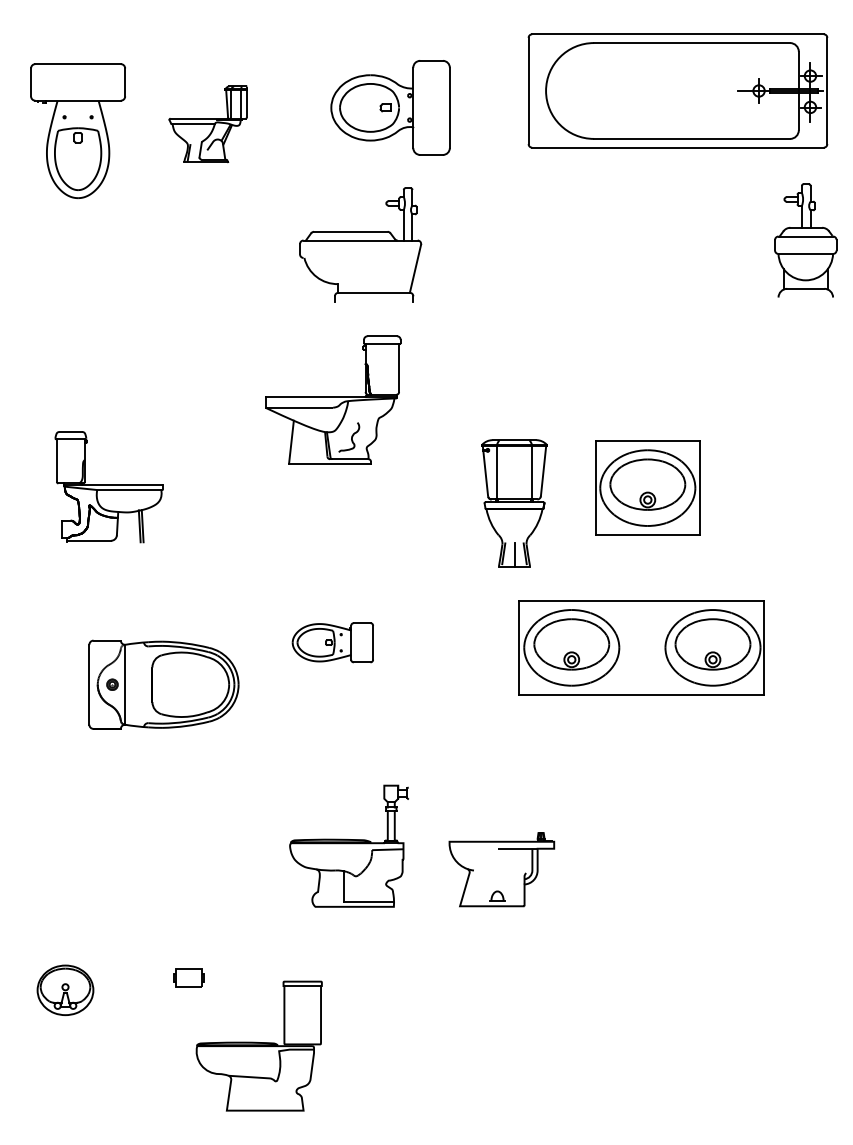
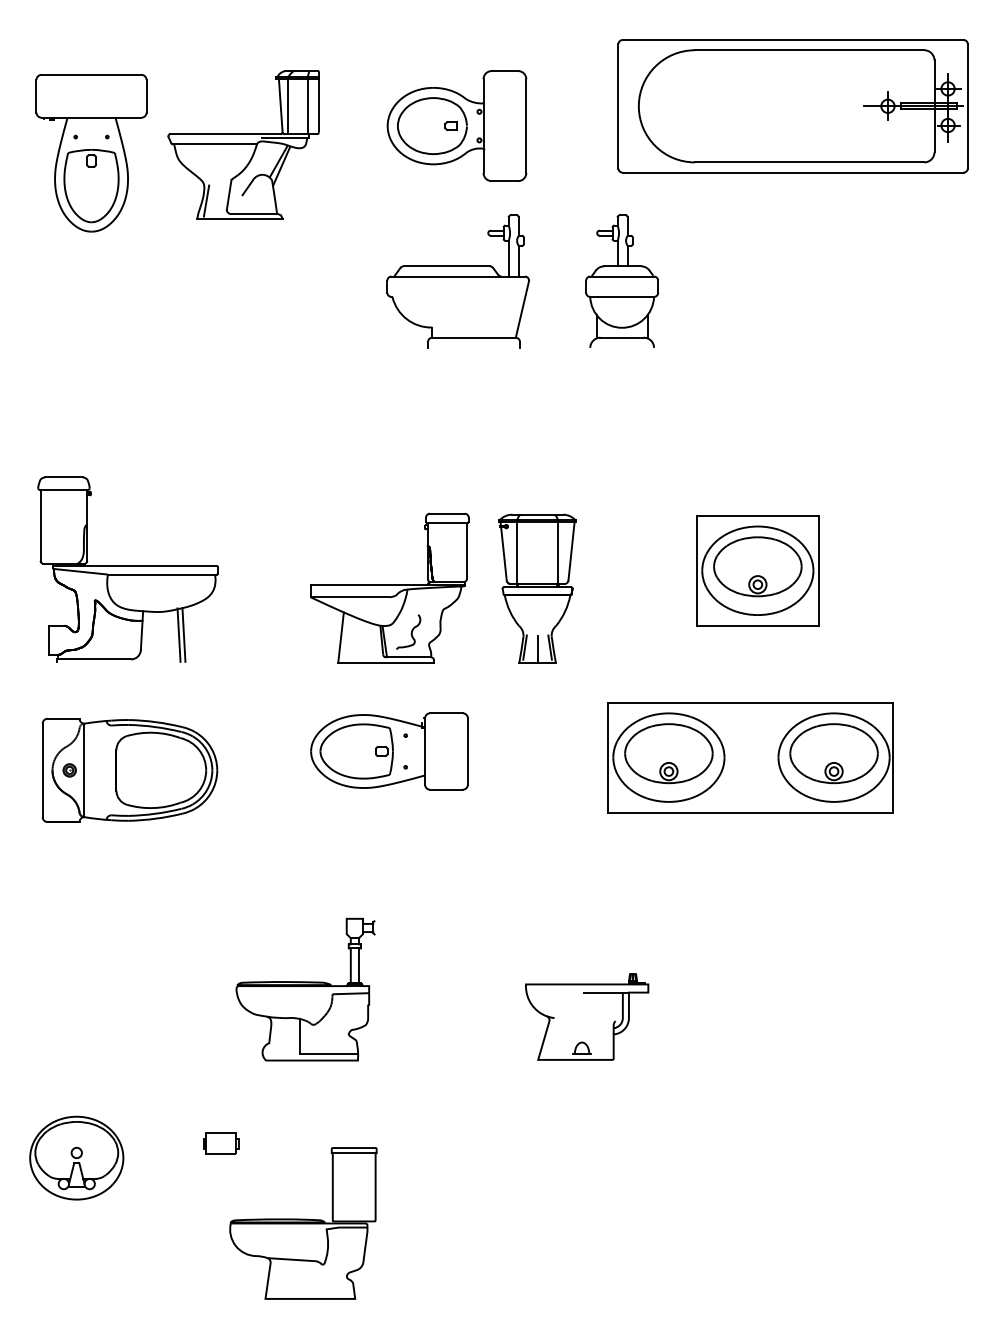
part: (207, 124) -> (242, 145), size x1.67
part: (805, 240) -> (621, 281), moved
part: (360, 244) -> (458, 281), moved
part: (333, 399) -> (390, 587), moved
part: (108, 486) -> (127, 568), size x1.43
part: (514, 503) -> (537, 588), moved
part: (332, 642) -> (389, 751), size x1.67
part: (163, 684) -> (129, 770), moved
part: (348, 845) -> (304, 988), moved
part: (65, 990) -> (76, 1158), size x1.43

